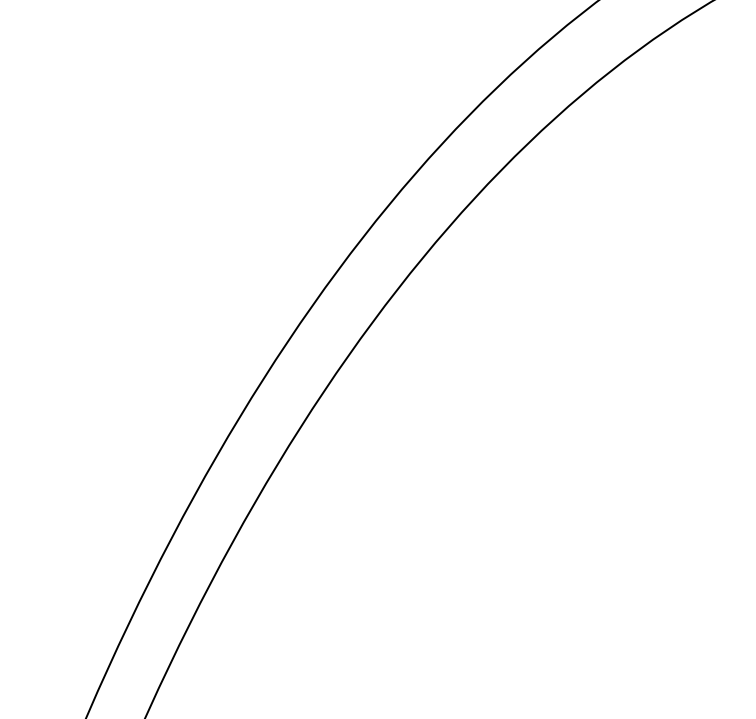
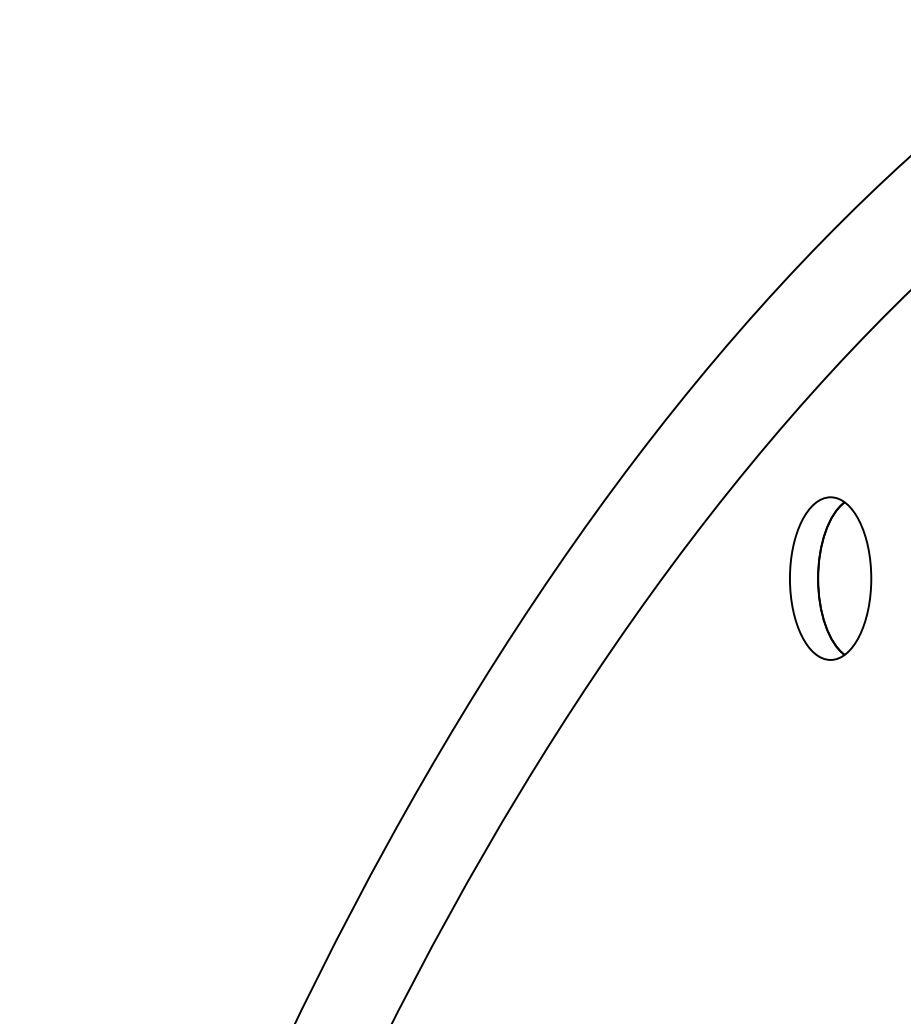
part: (473, 328) -> (829, 577), added

